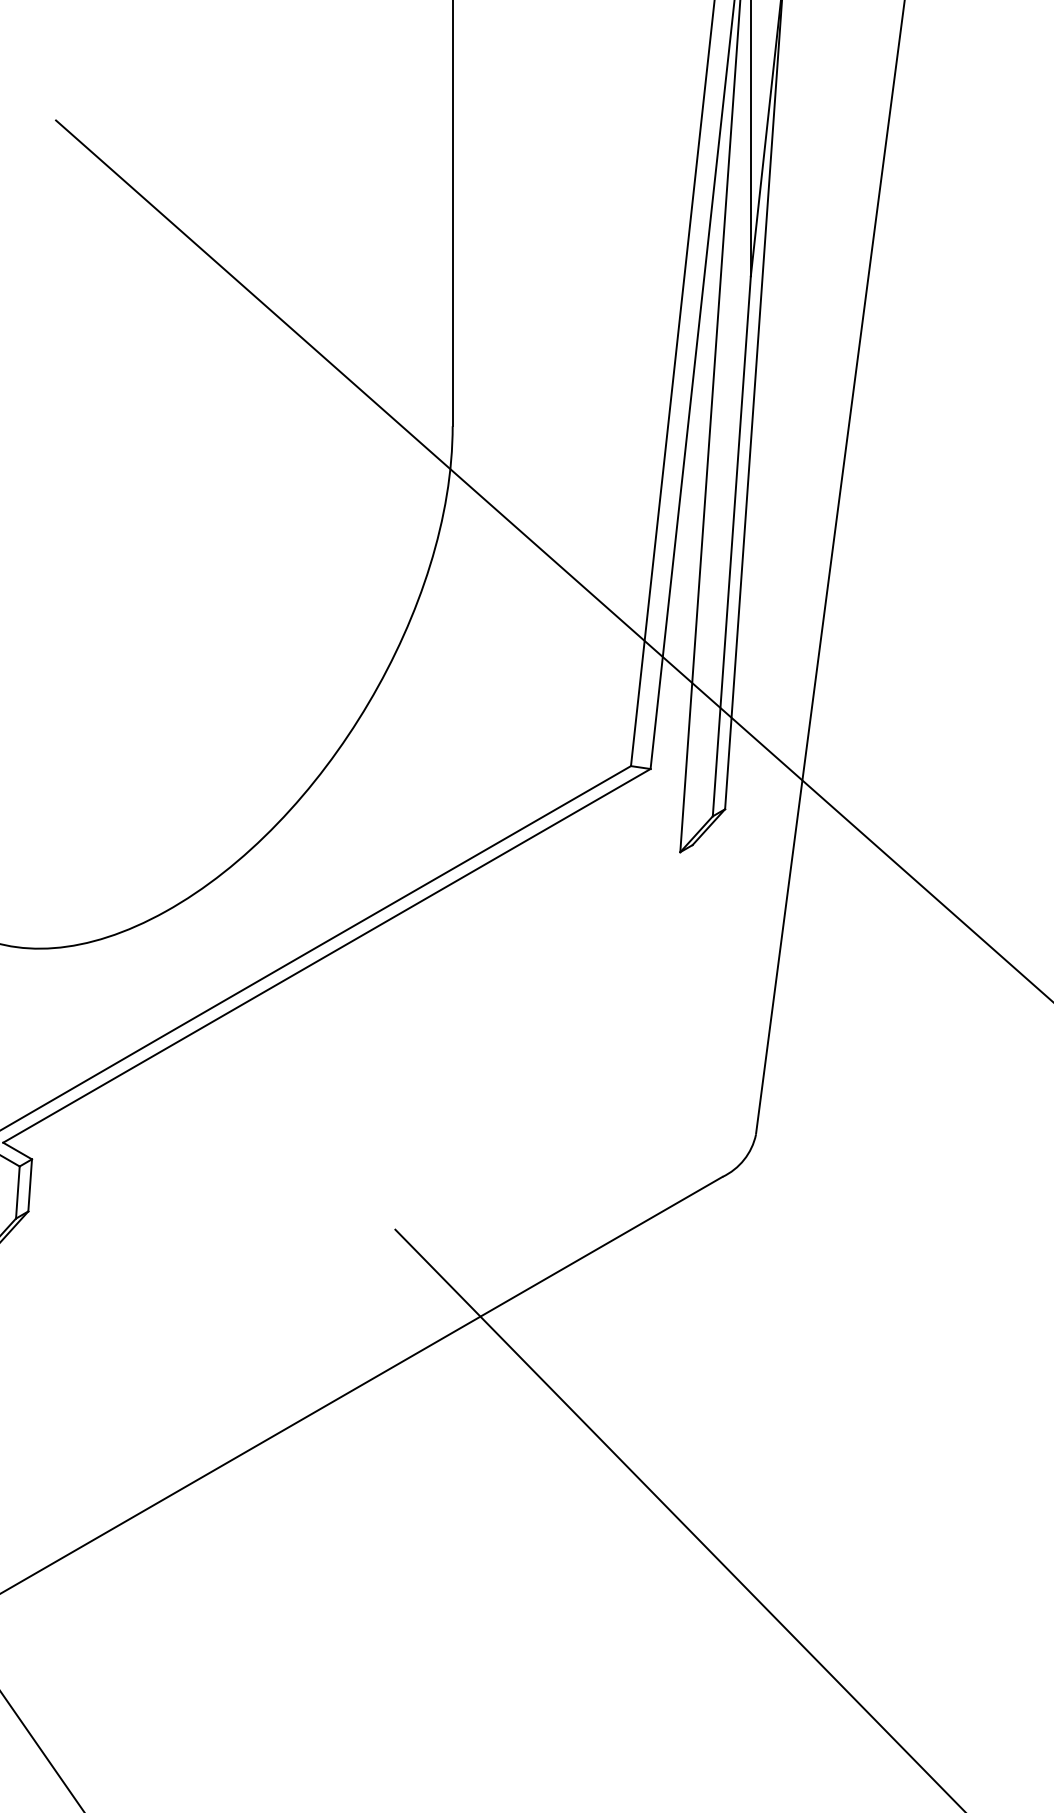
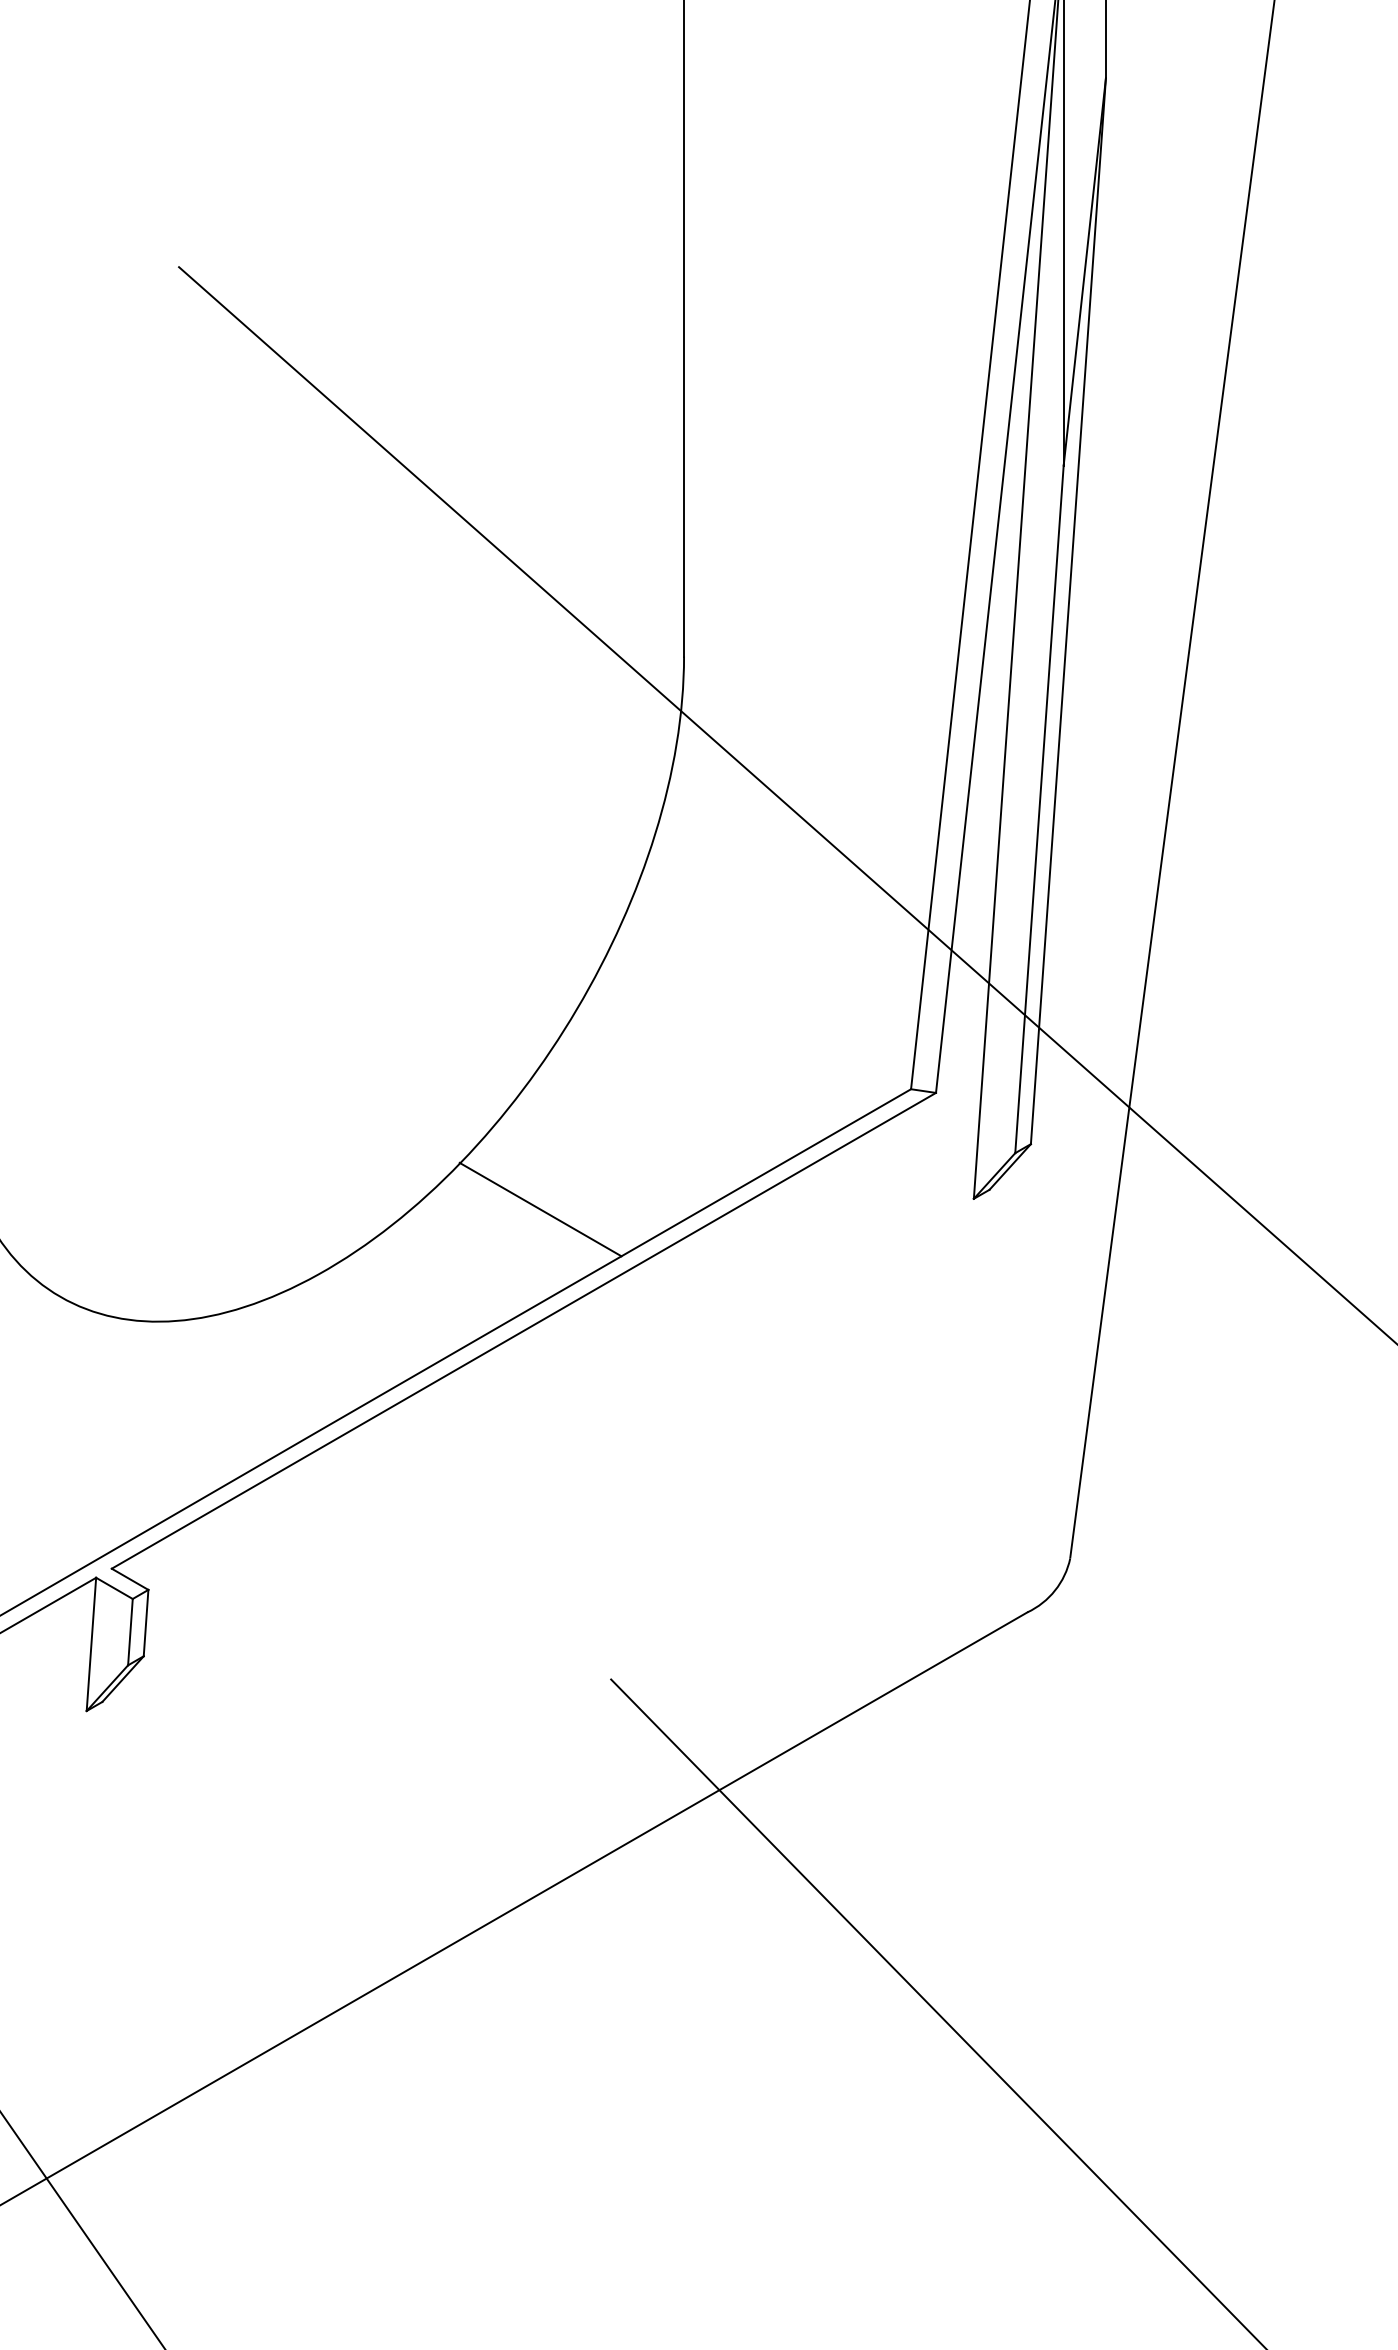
line: (339, 860) -> (540, 1209), added

